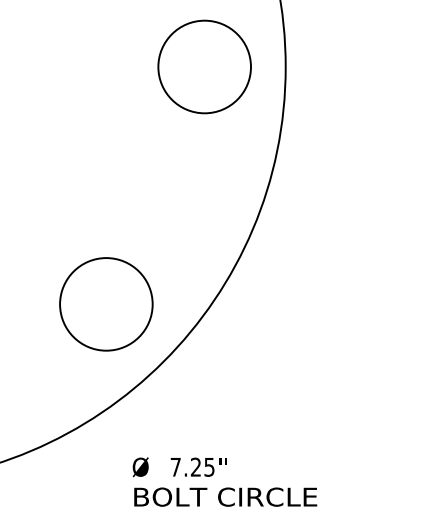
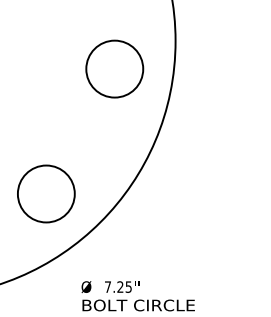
circle: (204, 66) -> (114, 68), moved
circle: (106, 303) -> (46, 193), moved

